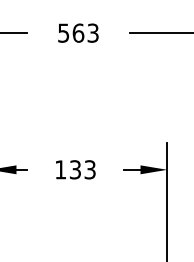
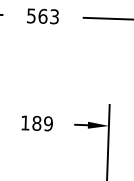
text: (82, 169) -> (42, 123), 133 -> 189

